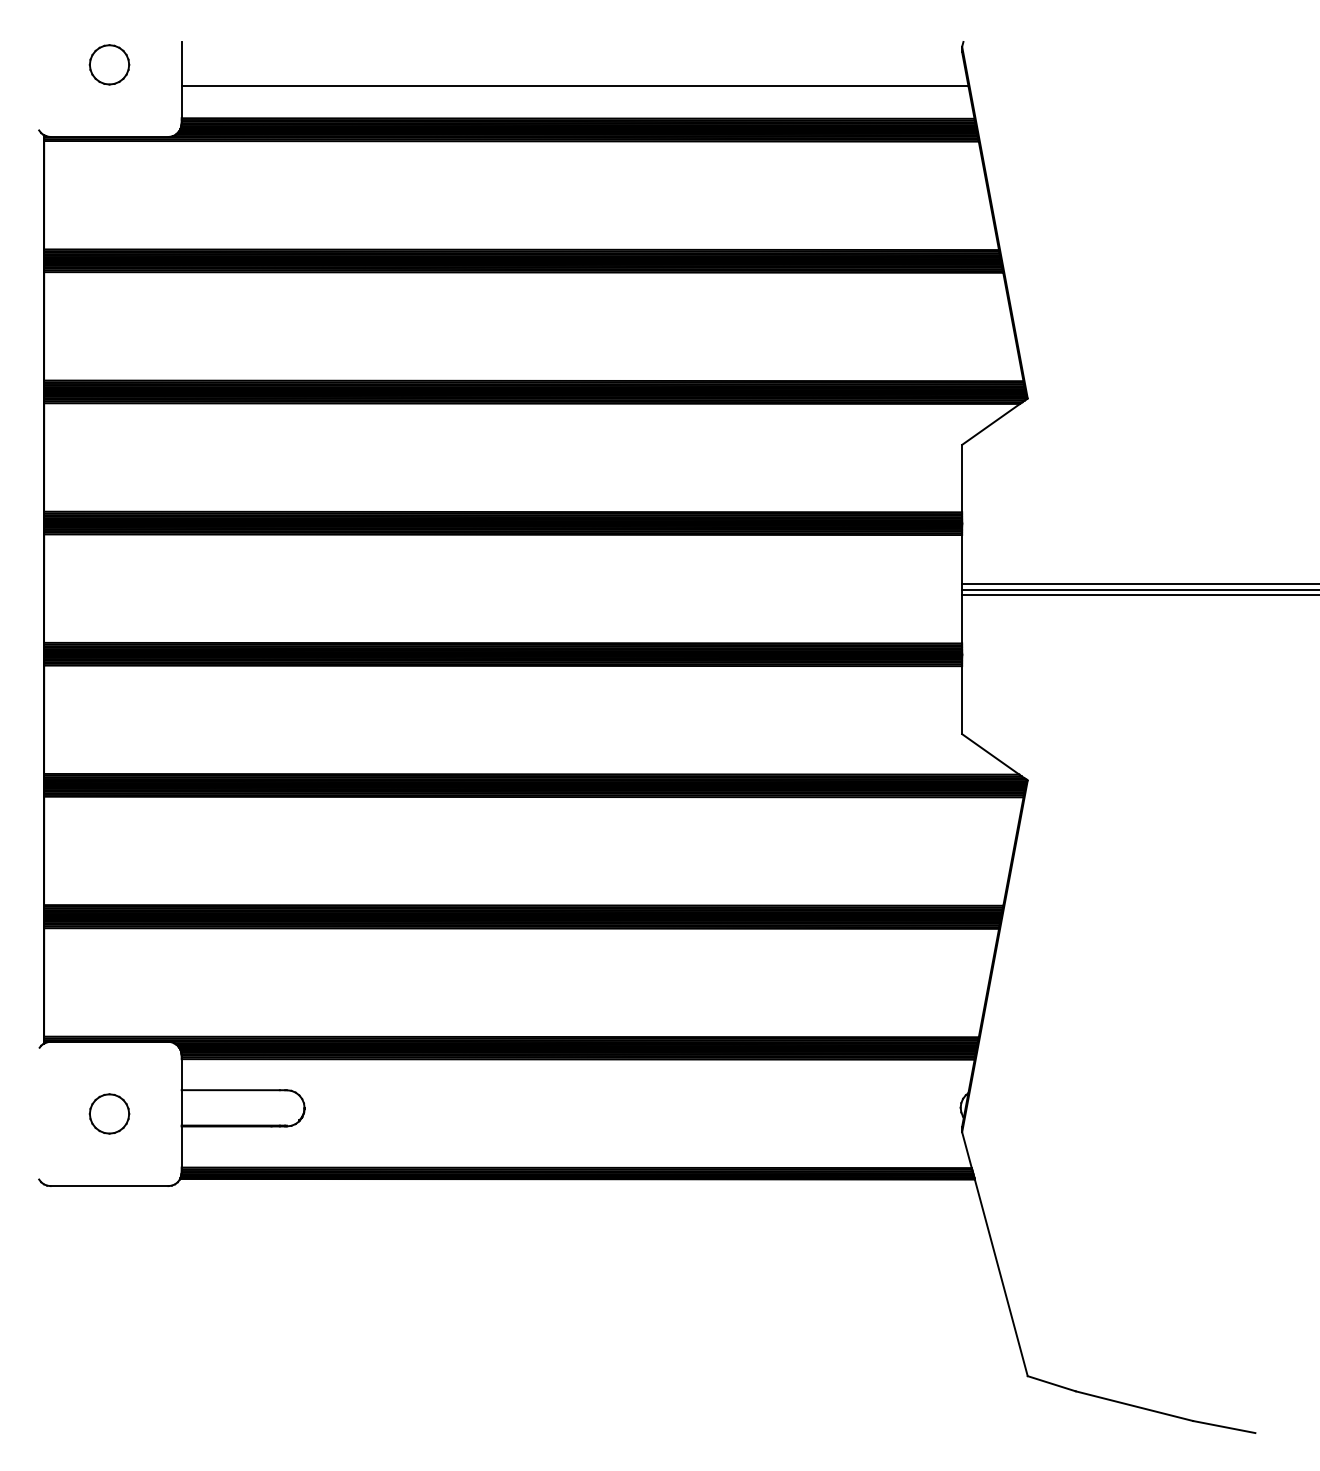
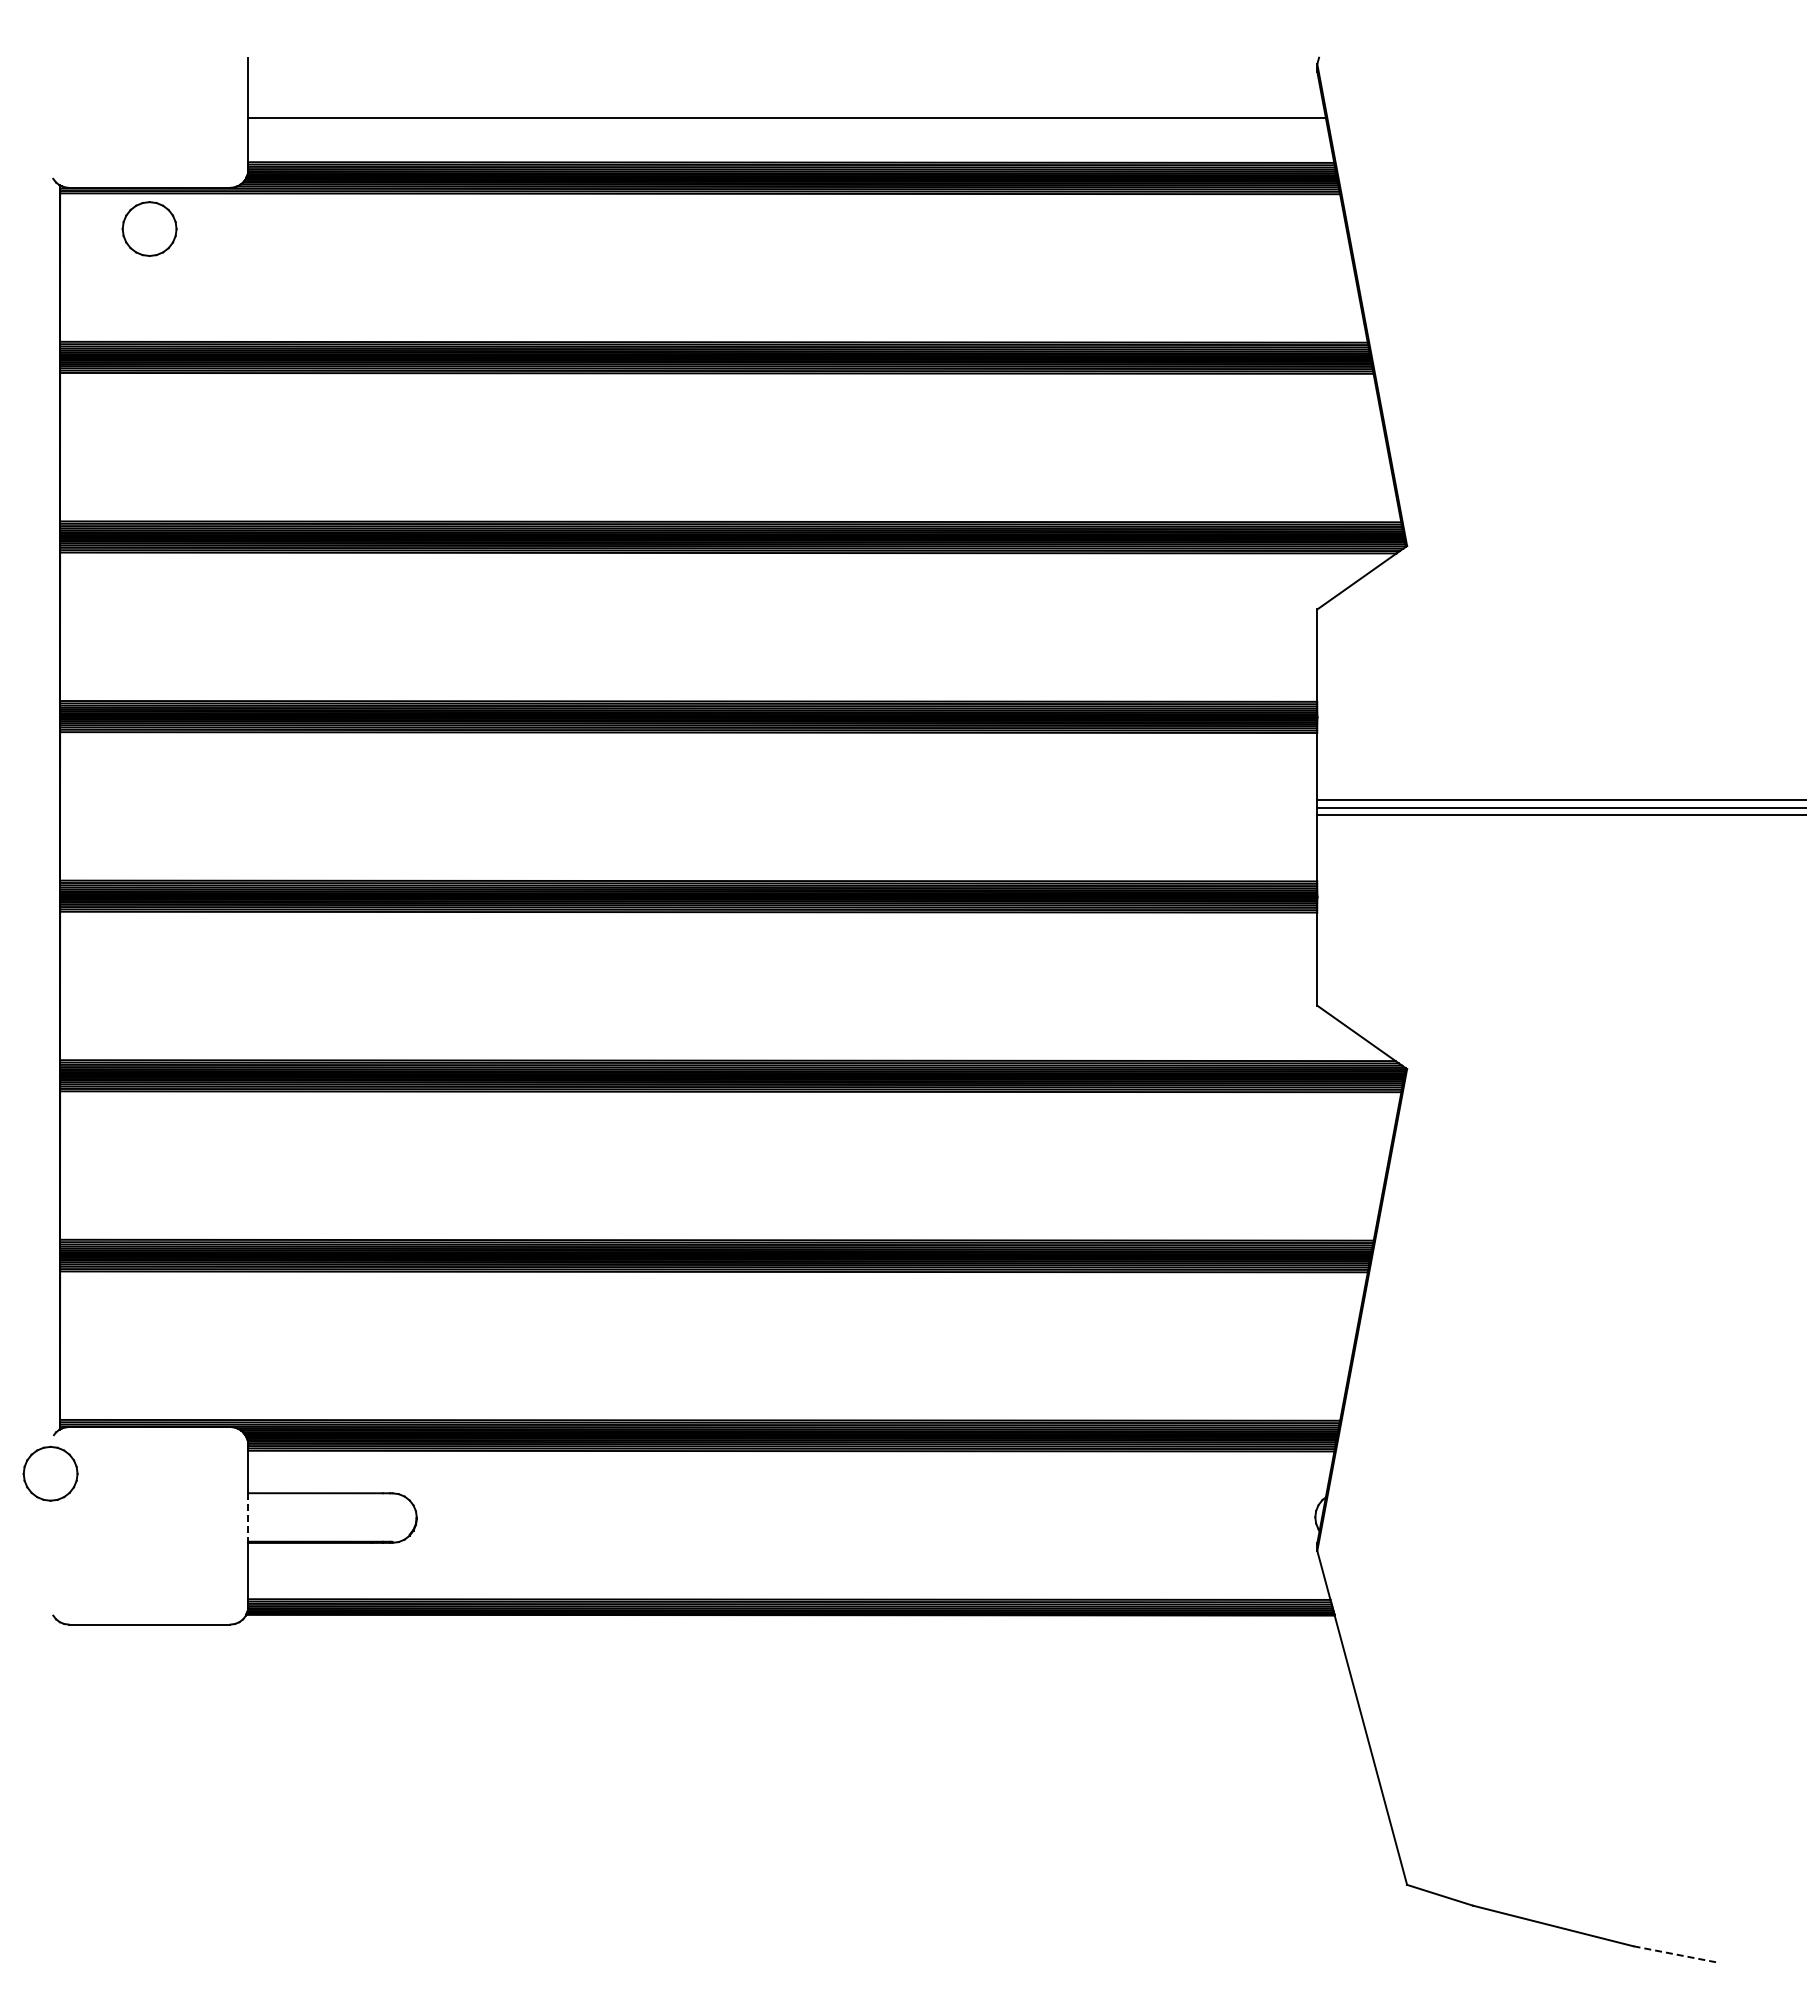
part: (109, 64) -> (149, 228), moved
line: (181, 1107) -> (248, 1517), solid -> dashed
part: (109, 1113) -> (50, 1473), moved
line: (1224, 1426) -> (1676, 1954), solid -> dashed

